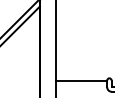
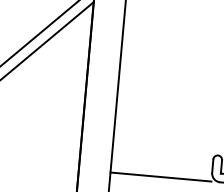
line: (81, 80) -> (160, 176), moved

